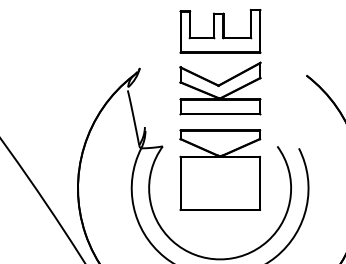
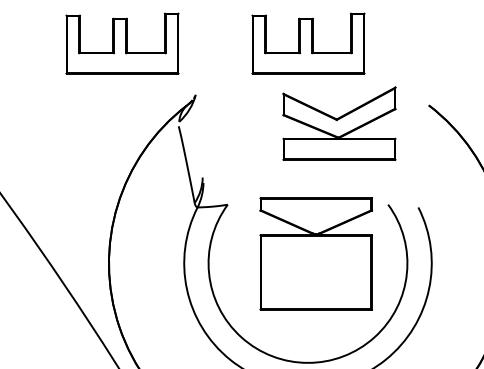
part: (87, 31) -> (122, 43), added
part: (220, 88) -> (339, 123), moved
part: (219, 169) -> (315, 253), moved

